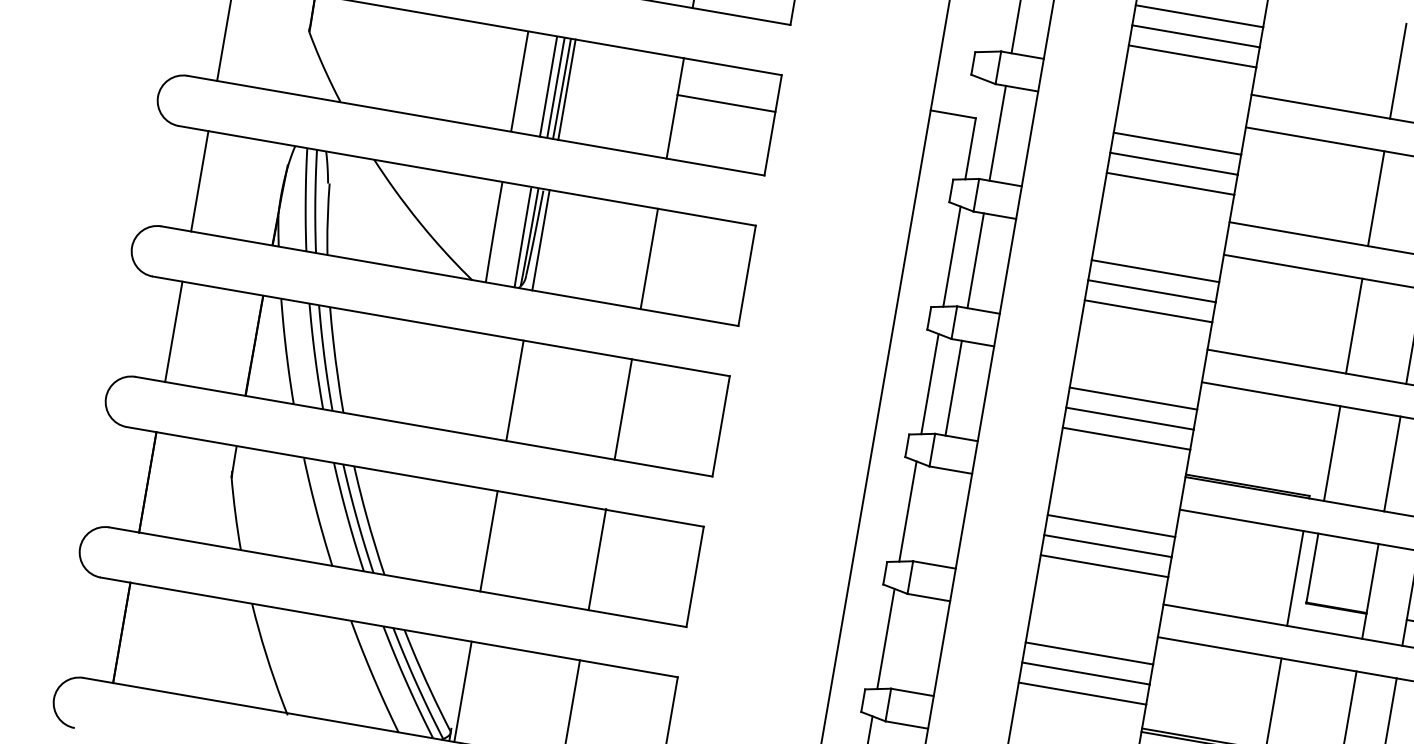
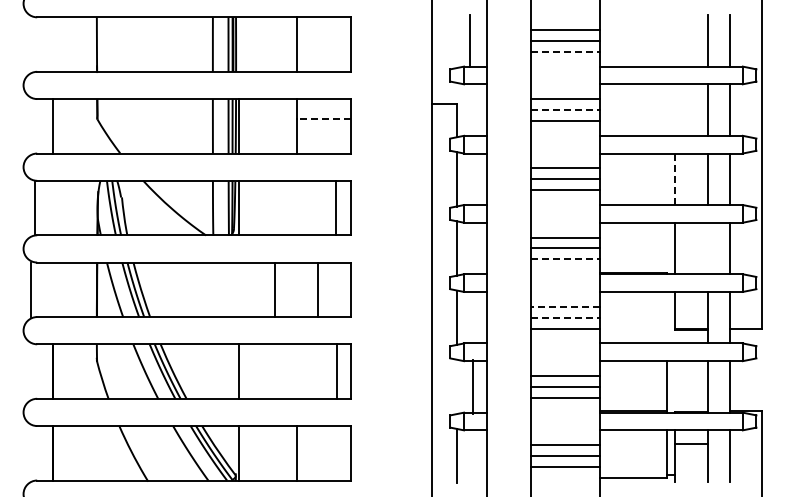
line: (1192, 55) -> (565, 51), solid -> dashed
line: (1398, 70) -> (675, 40), removed
line: (725, 104) -> (323, 119), solid -> dashed
line: (997, 132) -> (469, 109), removed
line: (1174, 164) -> (565, 110), solid -> dashed
line: (200, 180) -> (35, 207), moved
line: (1376, 197) -> (675, 109), removed
line: (649, 257) -> (336, 207), moved
line: (975, 261) -> (469, 179), removed
line: (1354, 326) -> (675, 179), solid -> dashed
line: (174, 331) -> (31, 289), moved
line: (953, 388) -> (469, 248), removed
line: (514, 390) -> (274, 289), moved
line: (623, 408) -> (318, 289), moved
line: (1126, 438) -> (565, 259), solid -> dashed
line: (1391, 463) -> (707, 248), removed
line: (1111, 525) -> (565, 306), solid -> dashed
line: (1108, 545) -> (565, 317), solid -> dashed
line: (597, 558) -> (337, 370), moved
line: (1296, 578) -> (667, 317), removed
line: (885, 638) -> (472, 386), moved

